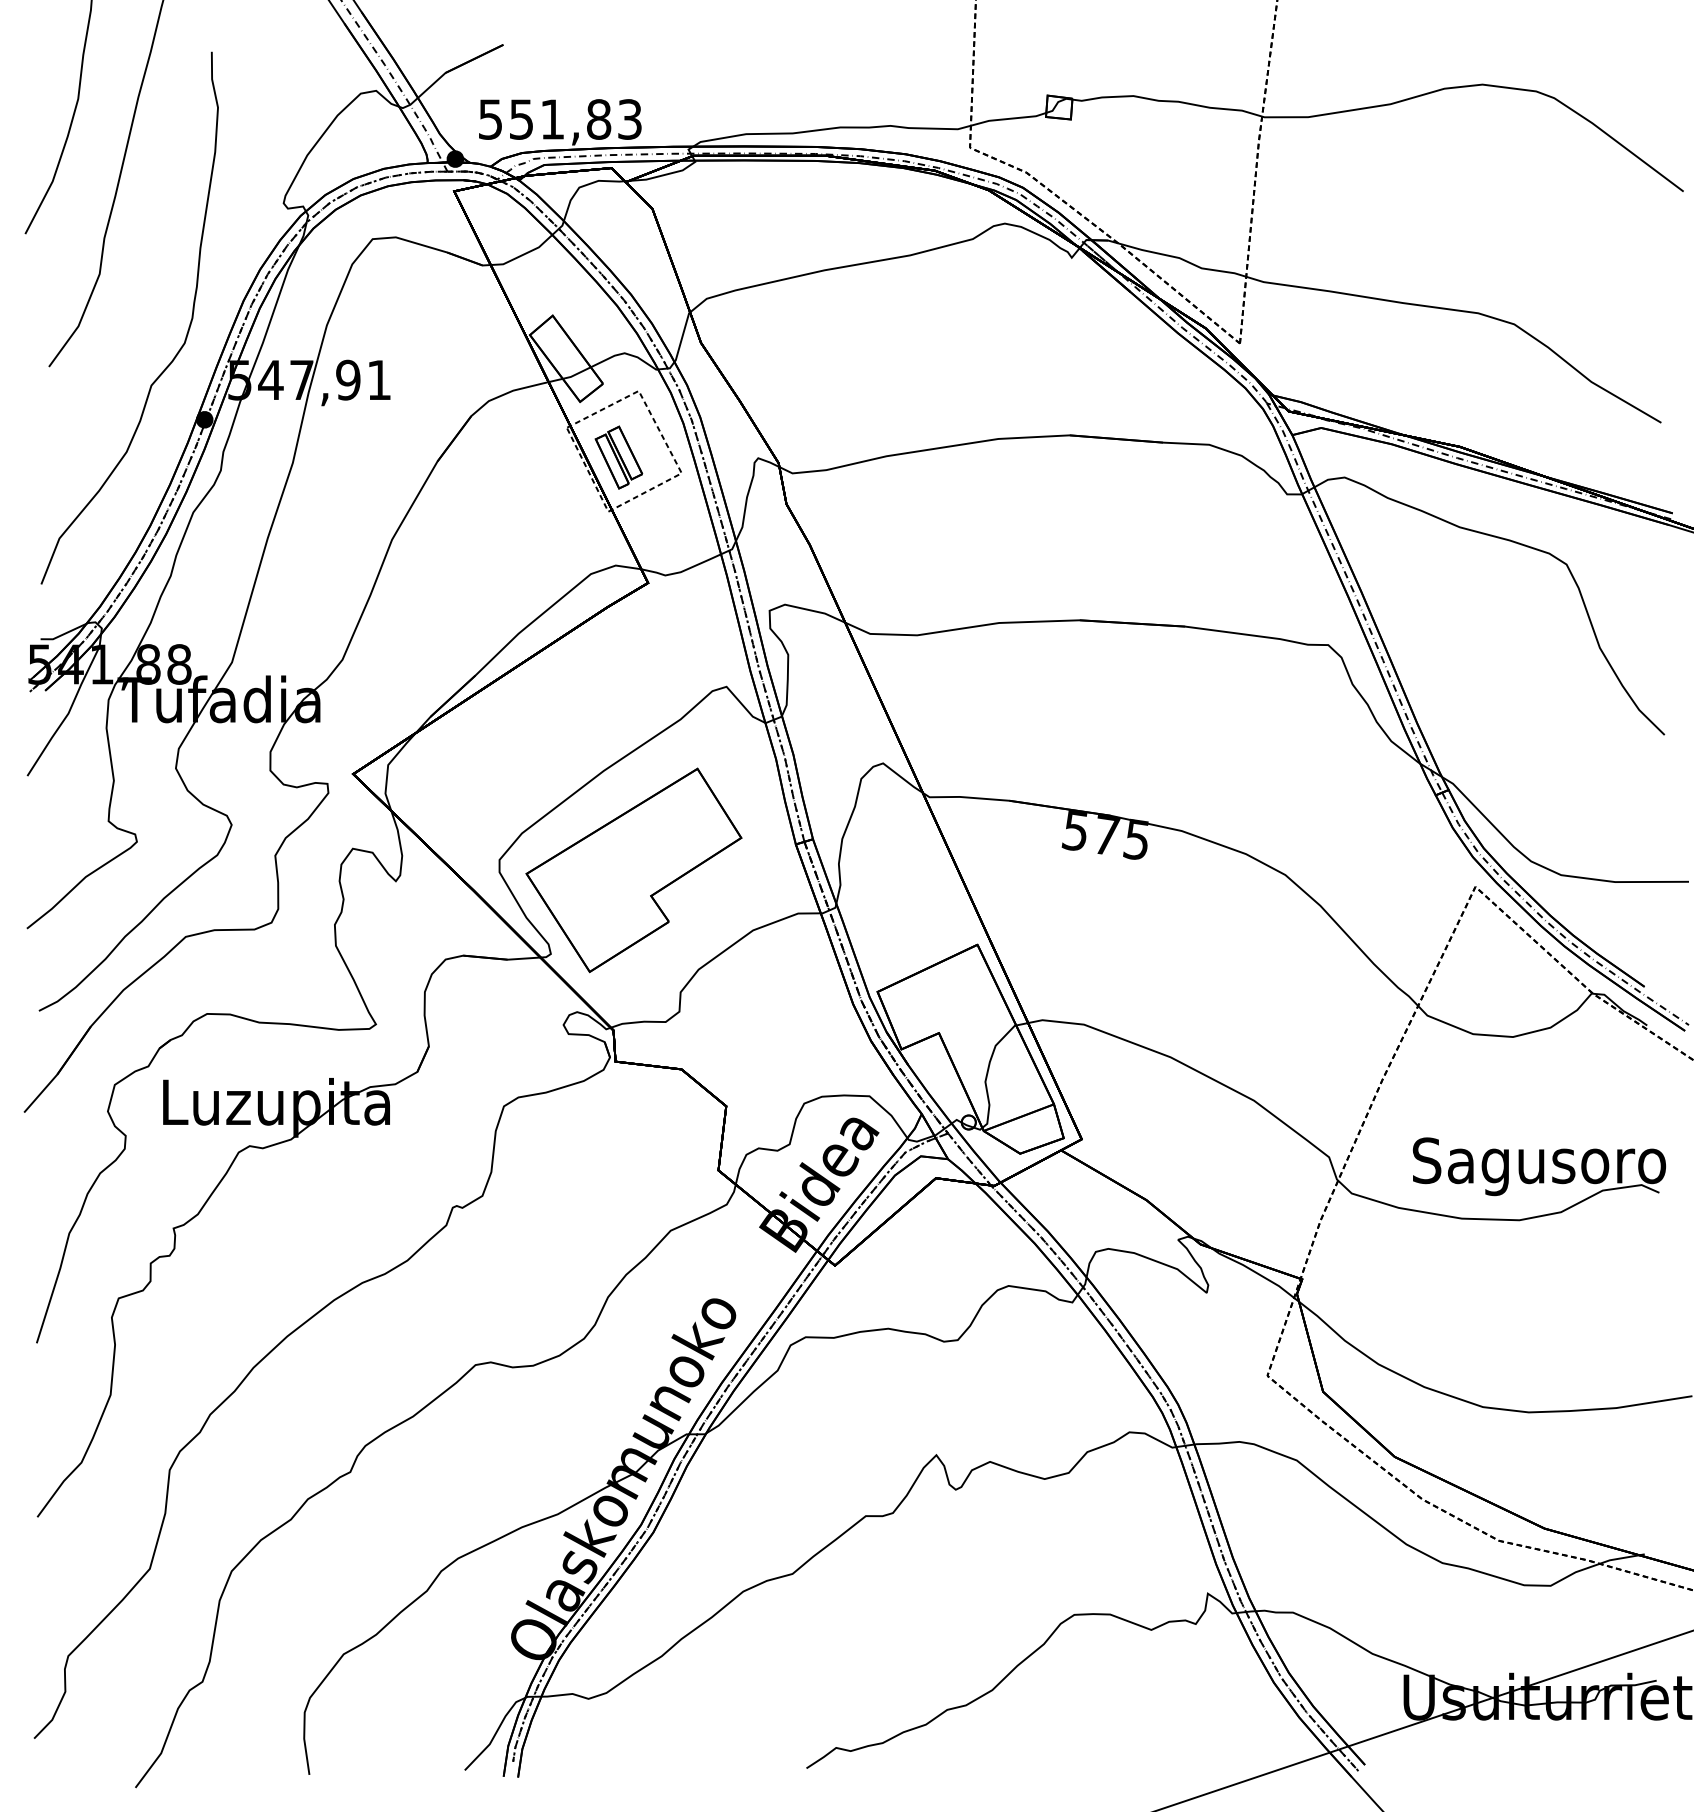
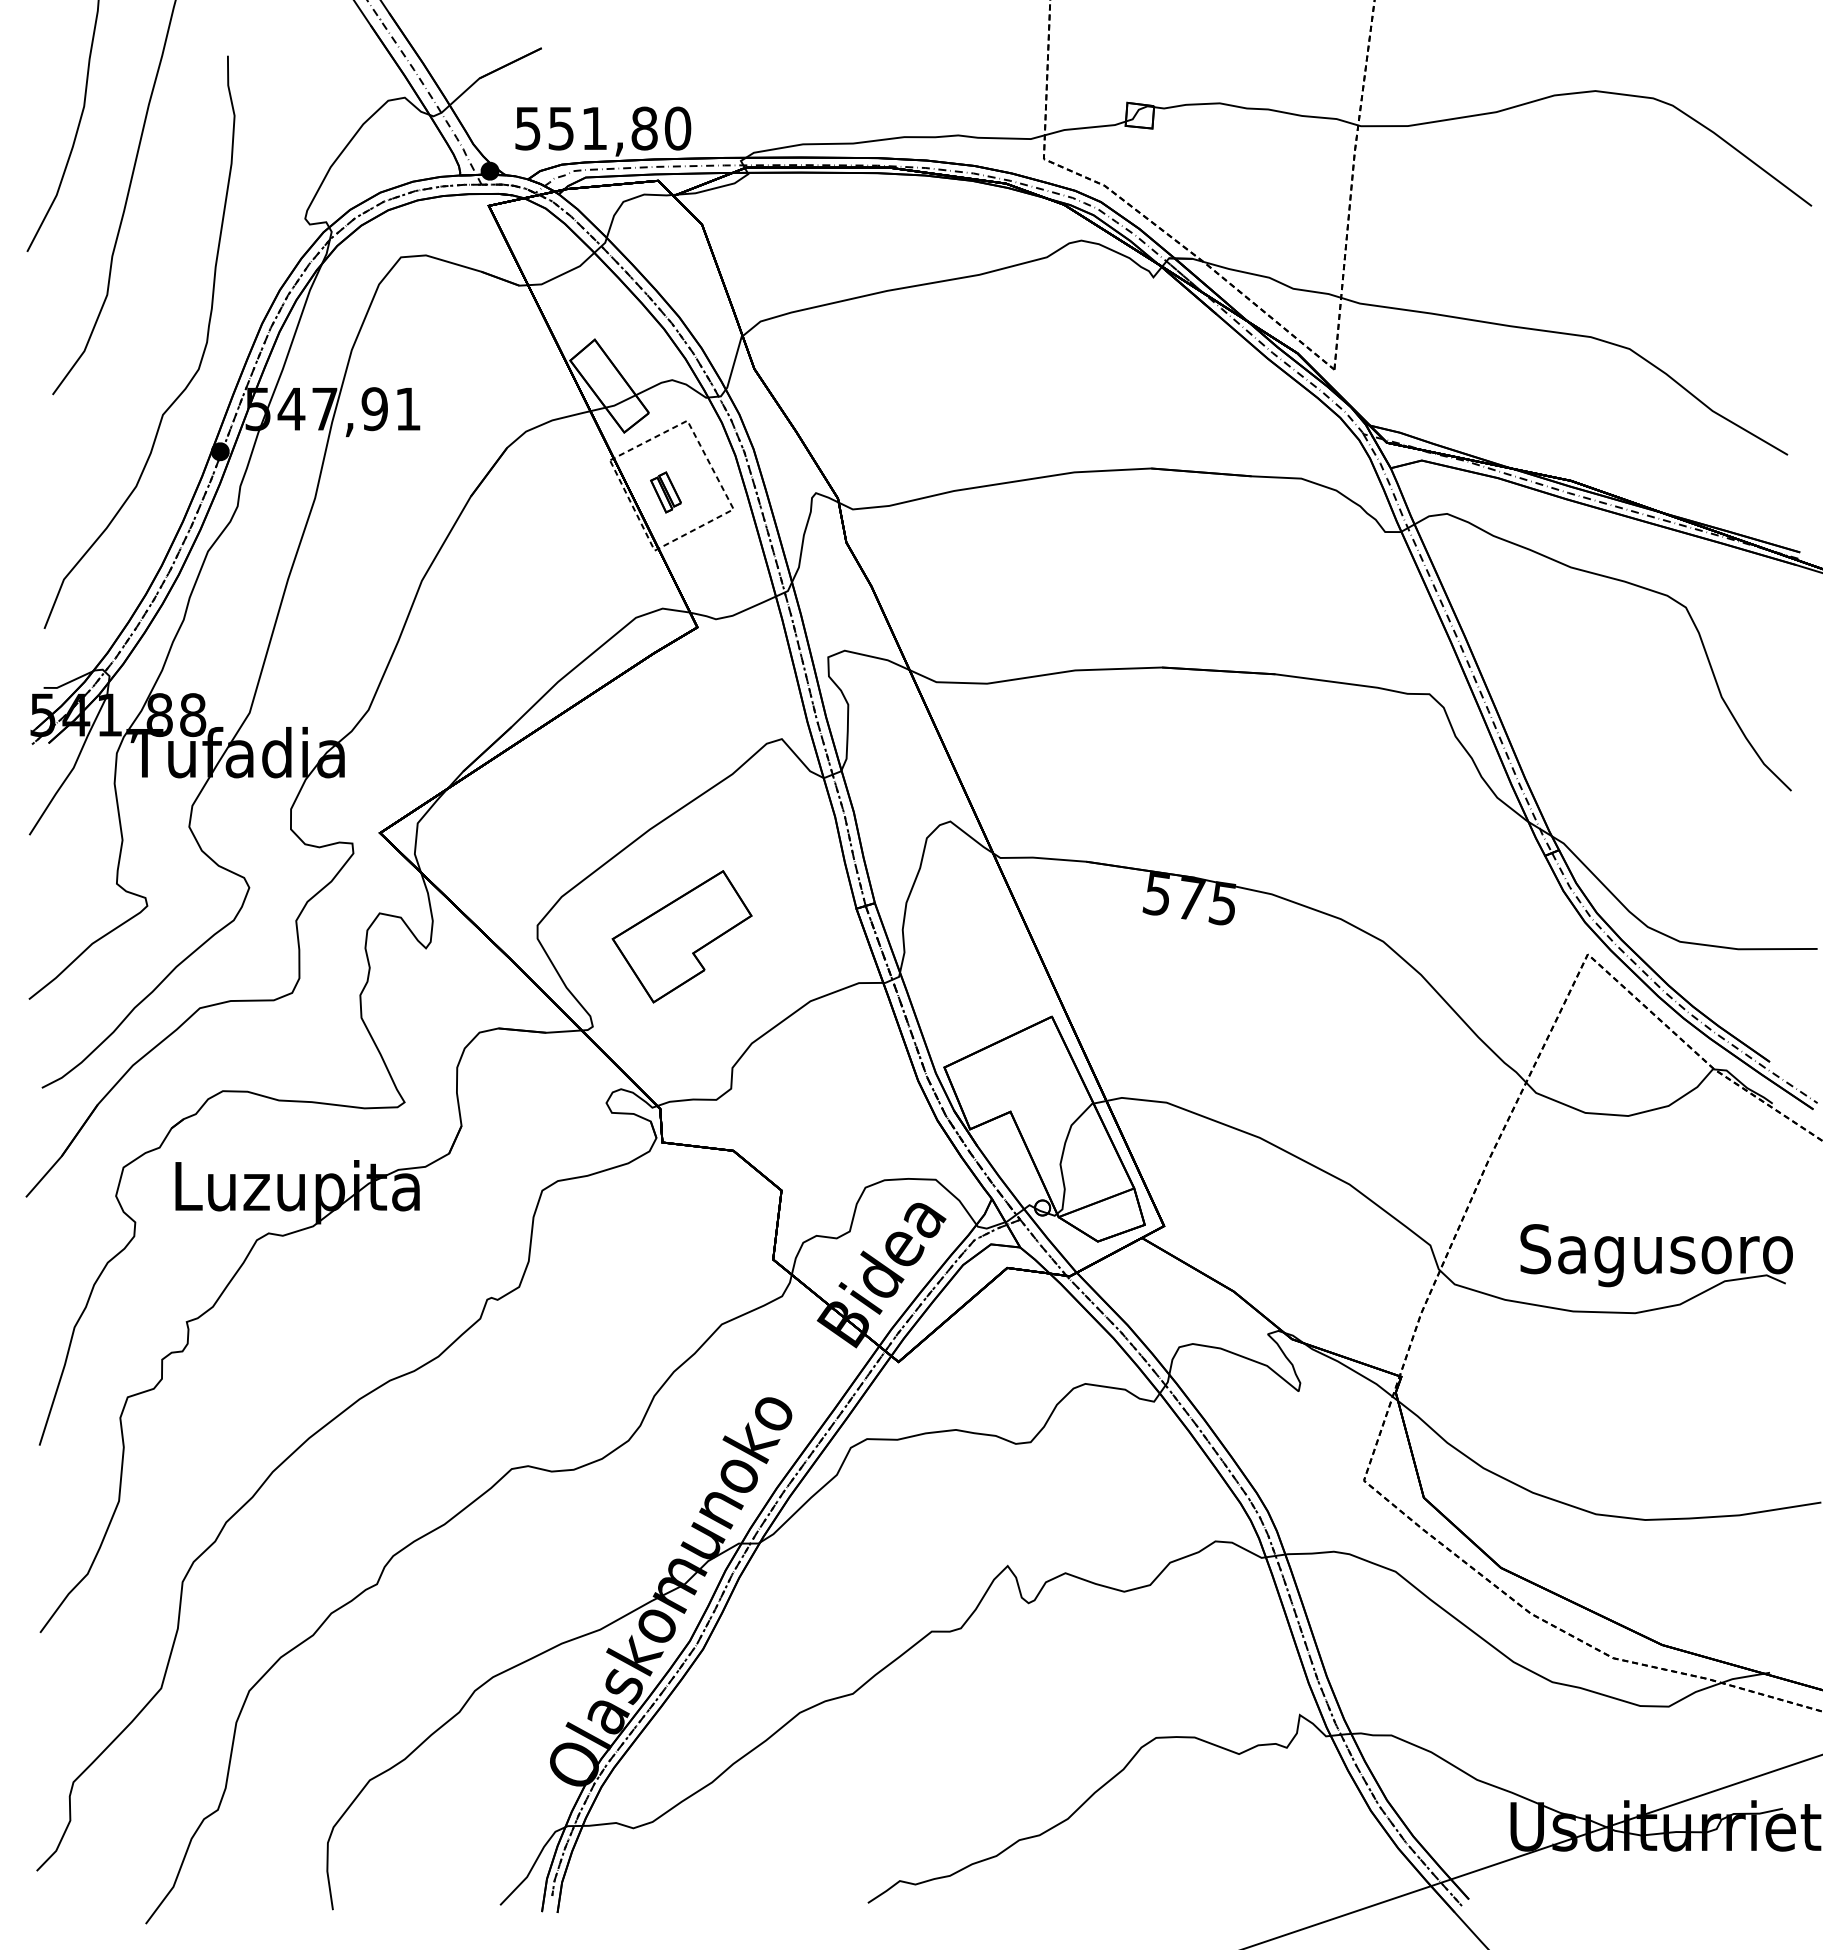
text: (629, 119) -> (677, 128), 551,83 -> 551,80
part: (618, 457) -> (665, 492), size x0.6
part: (633, 870) -> (681, 936), size x0.6

